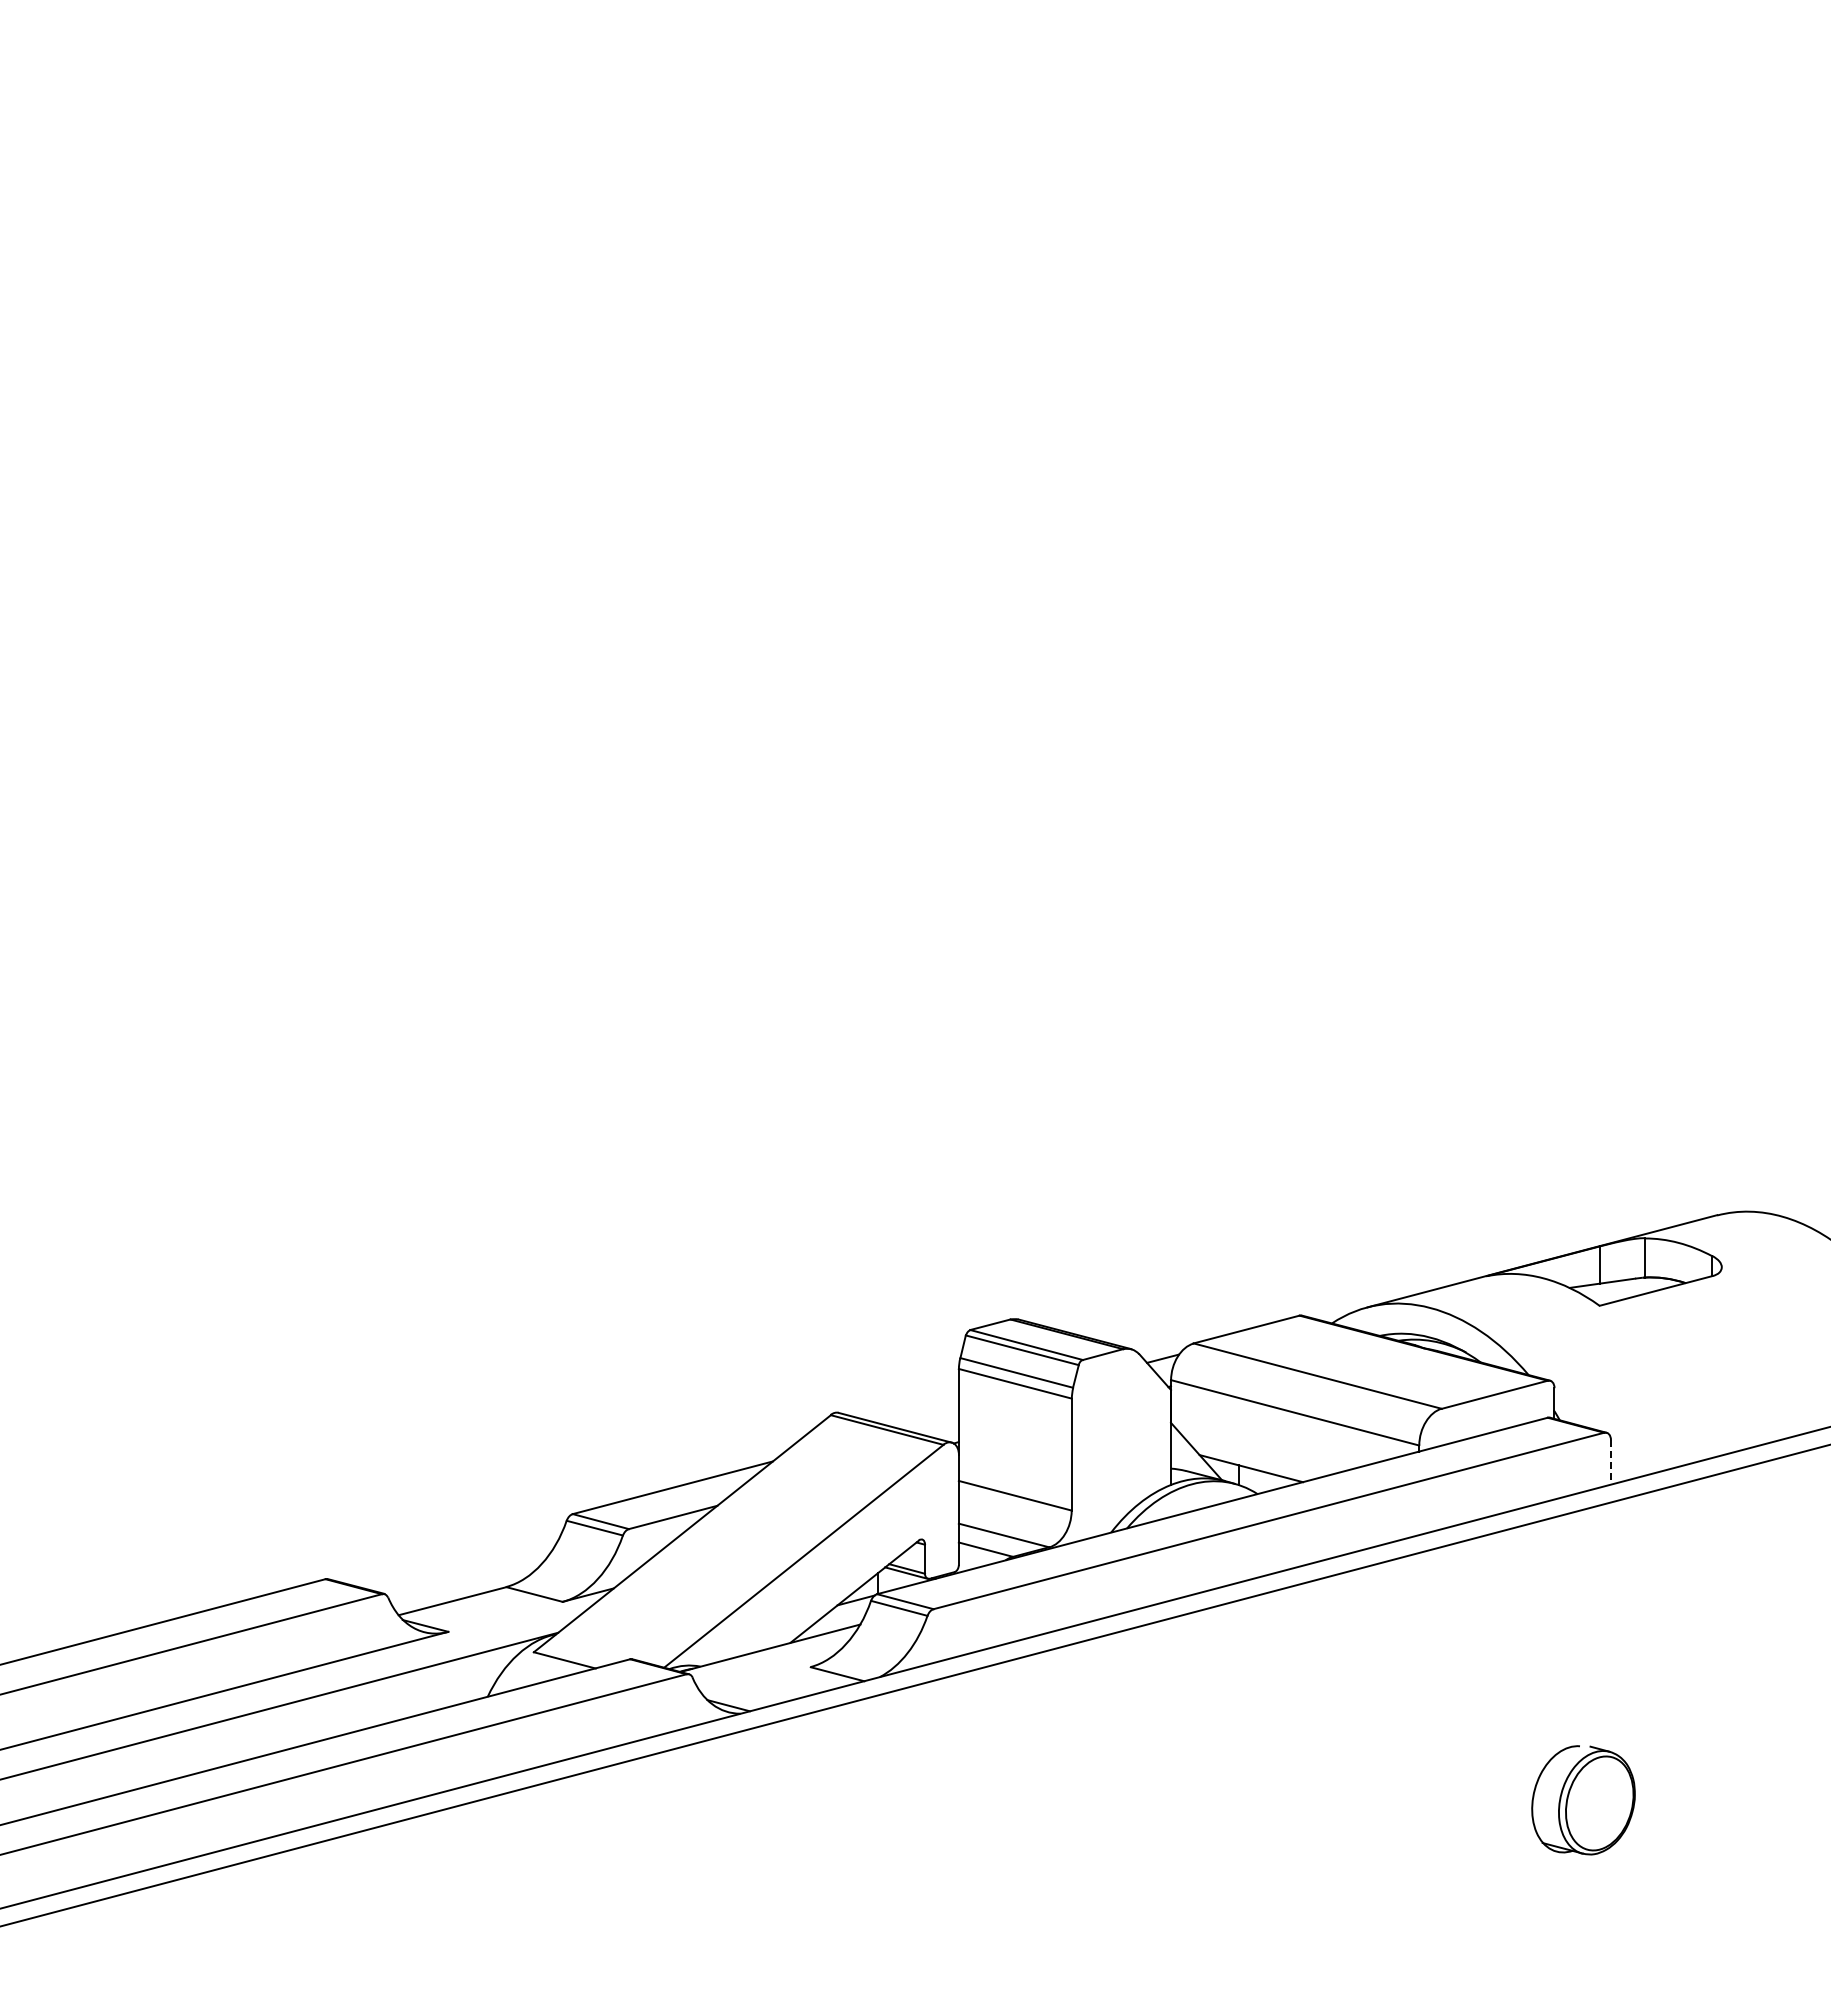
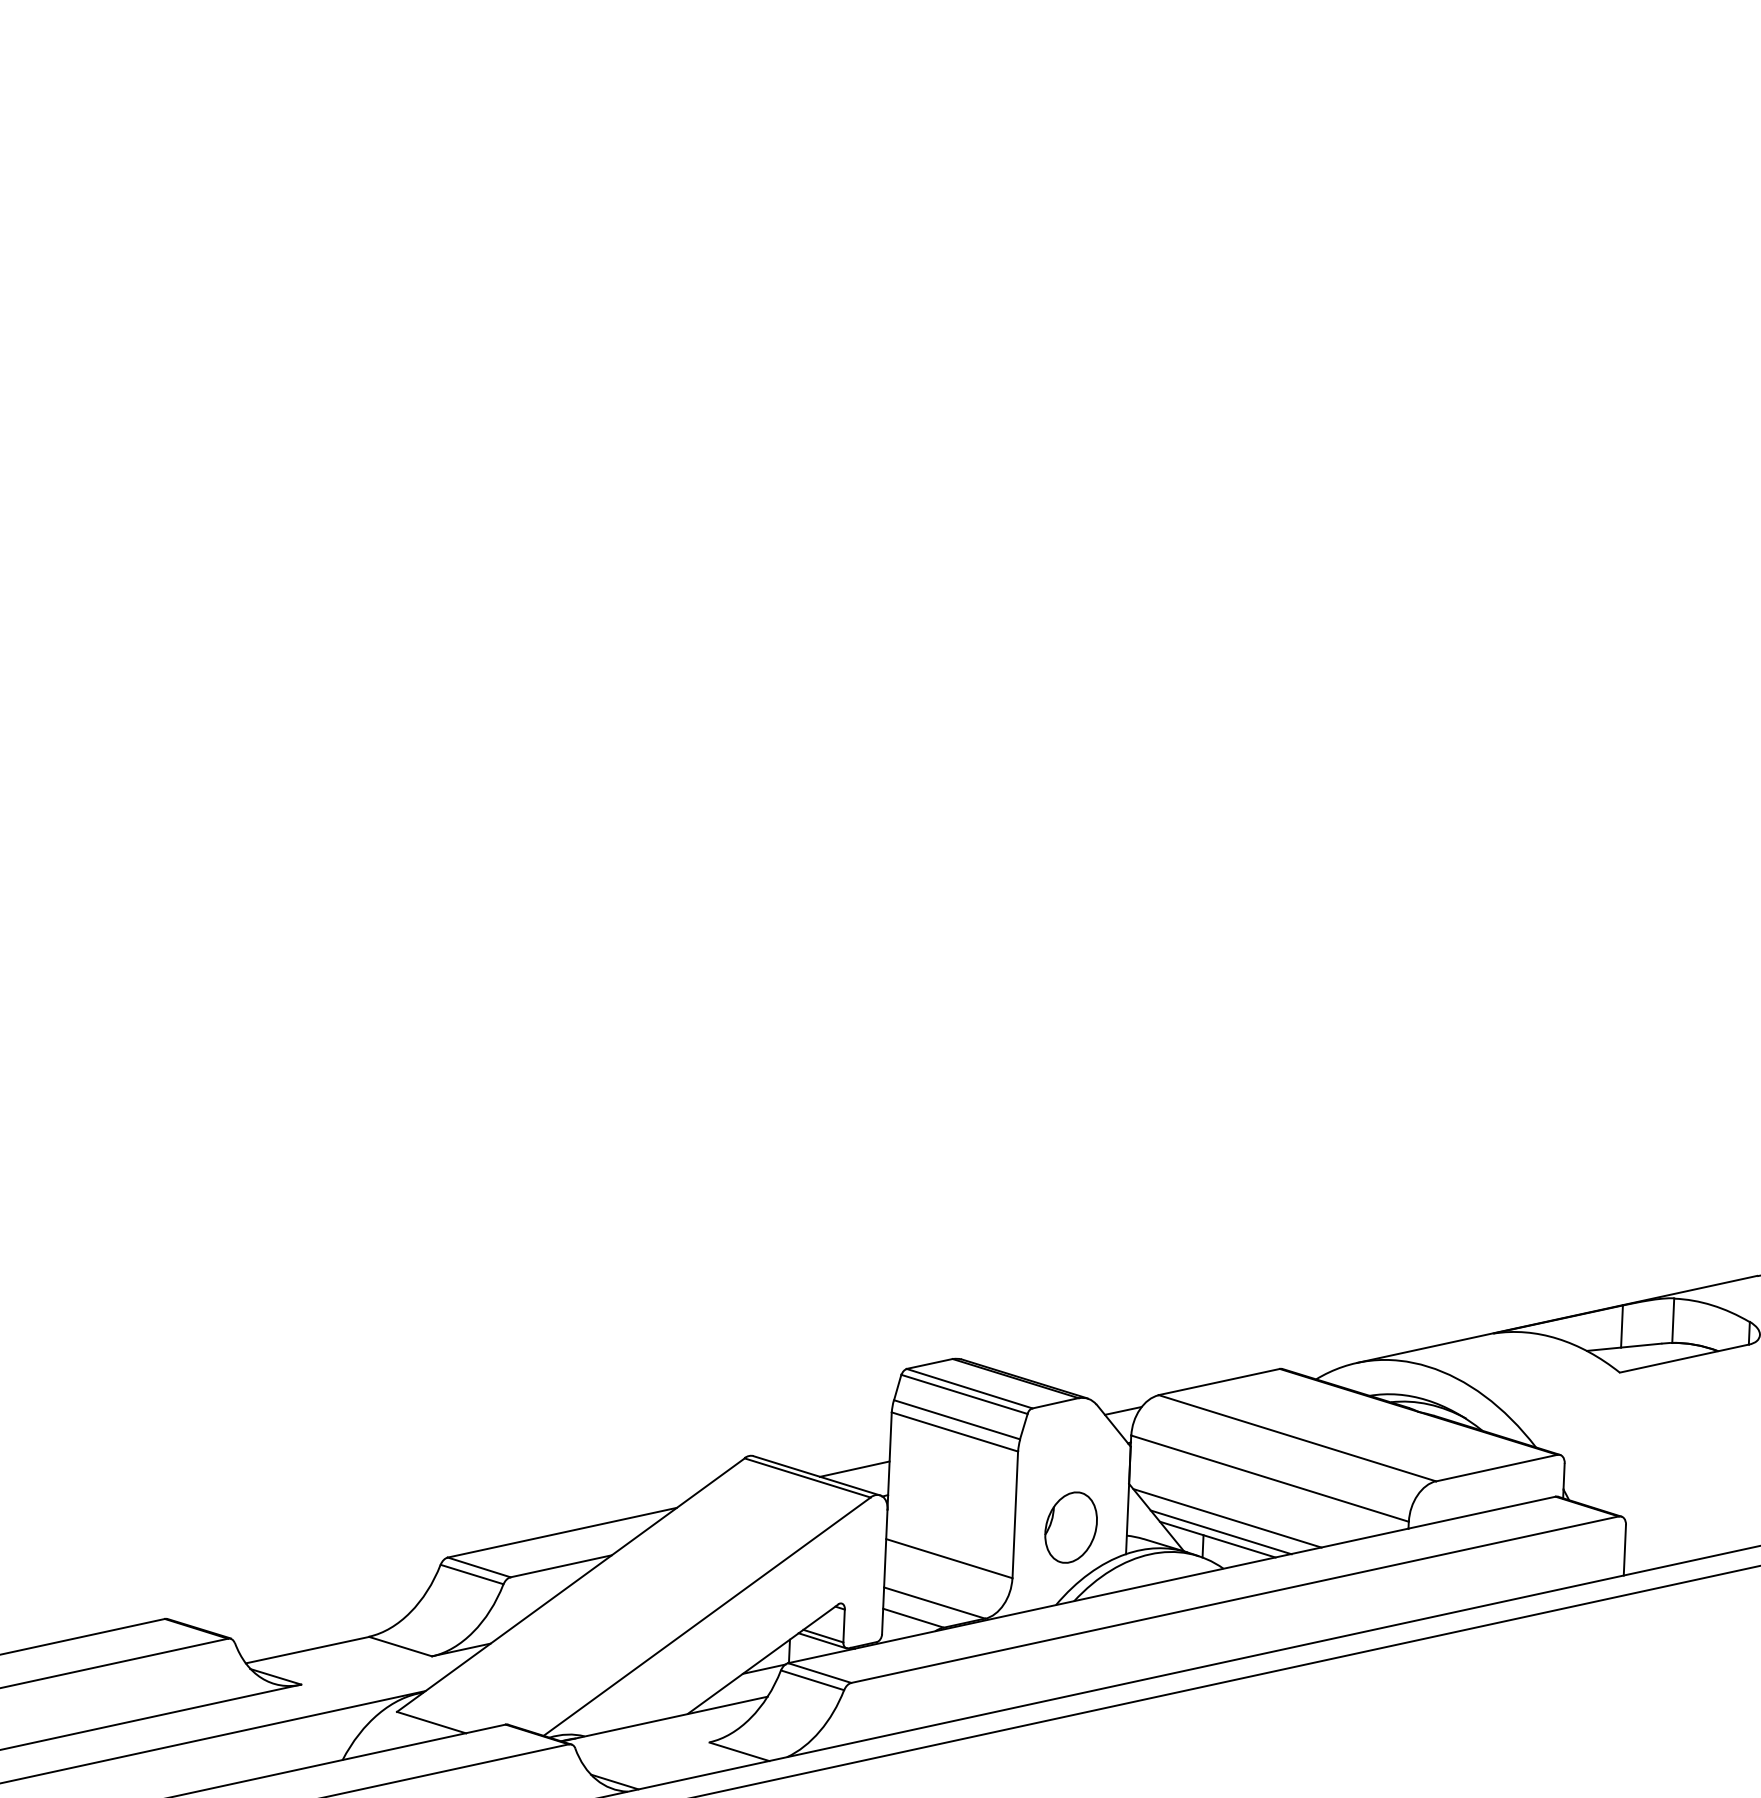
line: (927, 1420) -> (853, 1469), added
line: (1259, 1449) -> (1227, 1518), added
line: (1254, 1461) -> (1221, 1531), added
line: (1610, 1462) -> (1624, 1550), dashed -> solid
part: (1121, 1463) -> (1071, 1527), added

